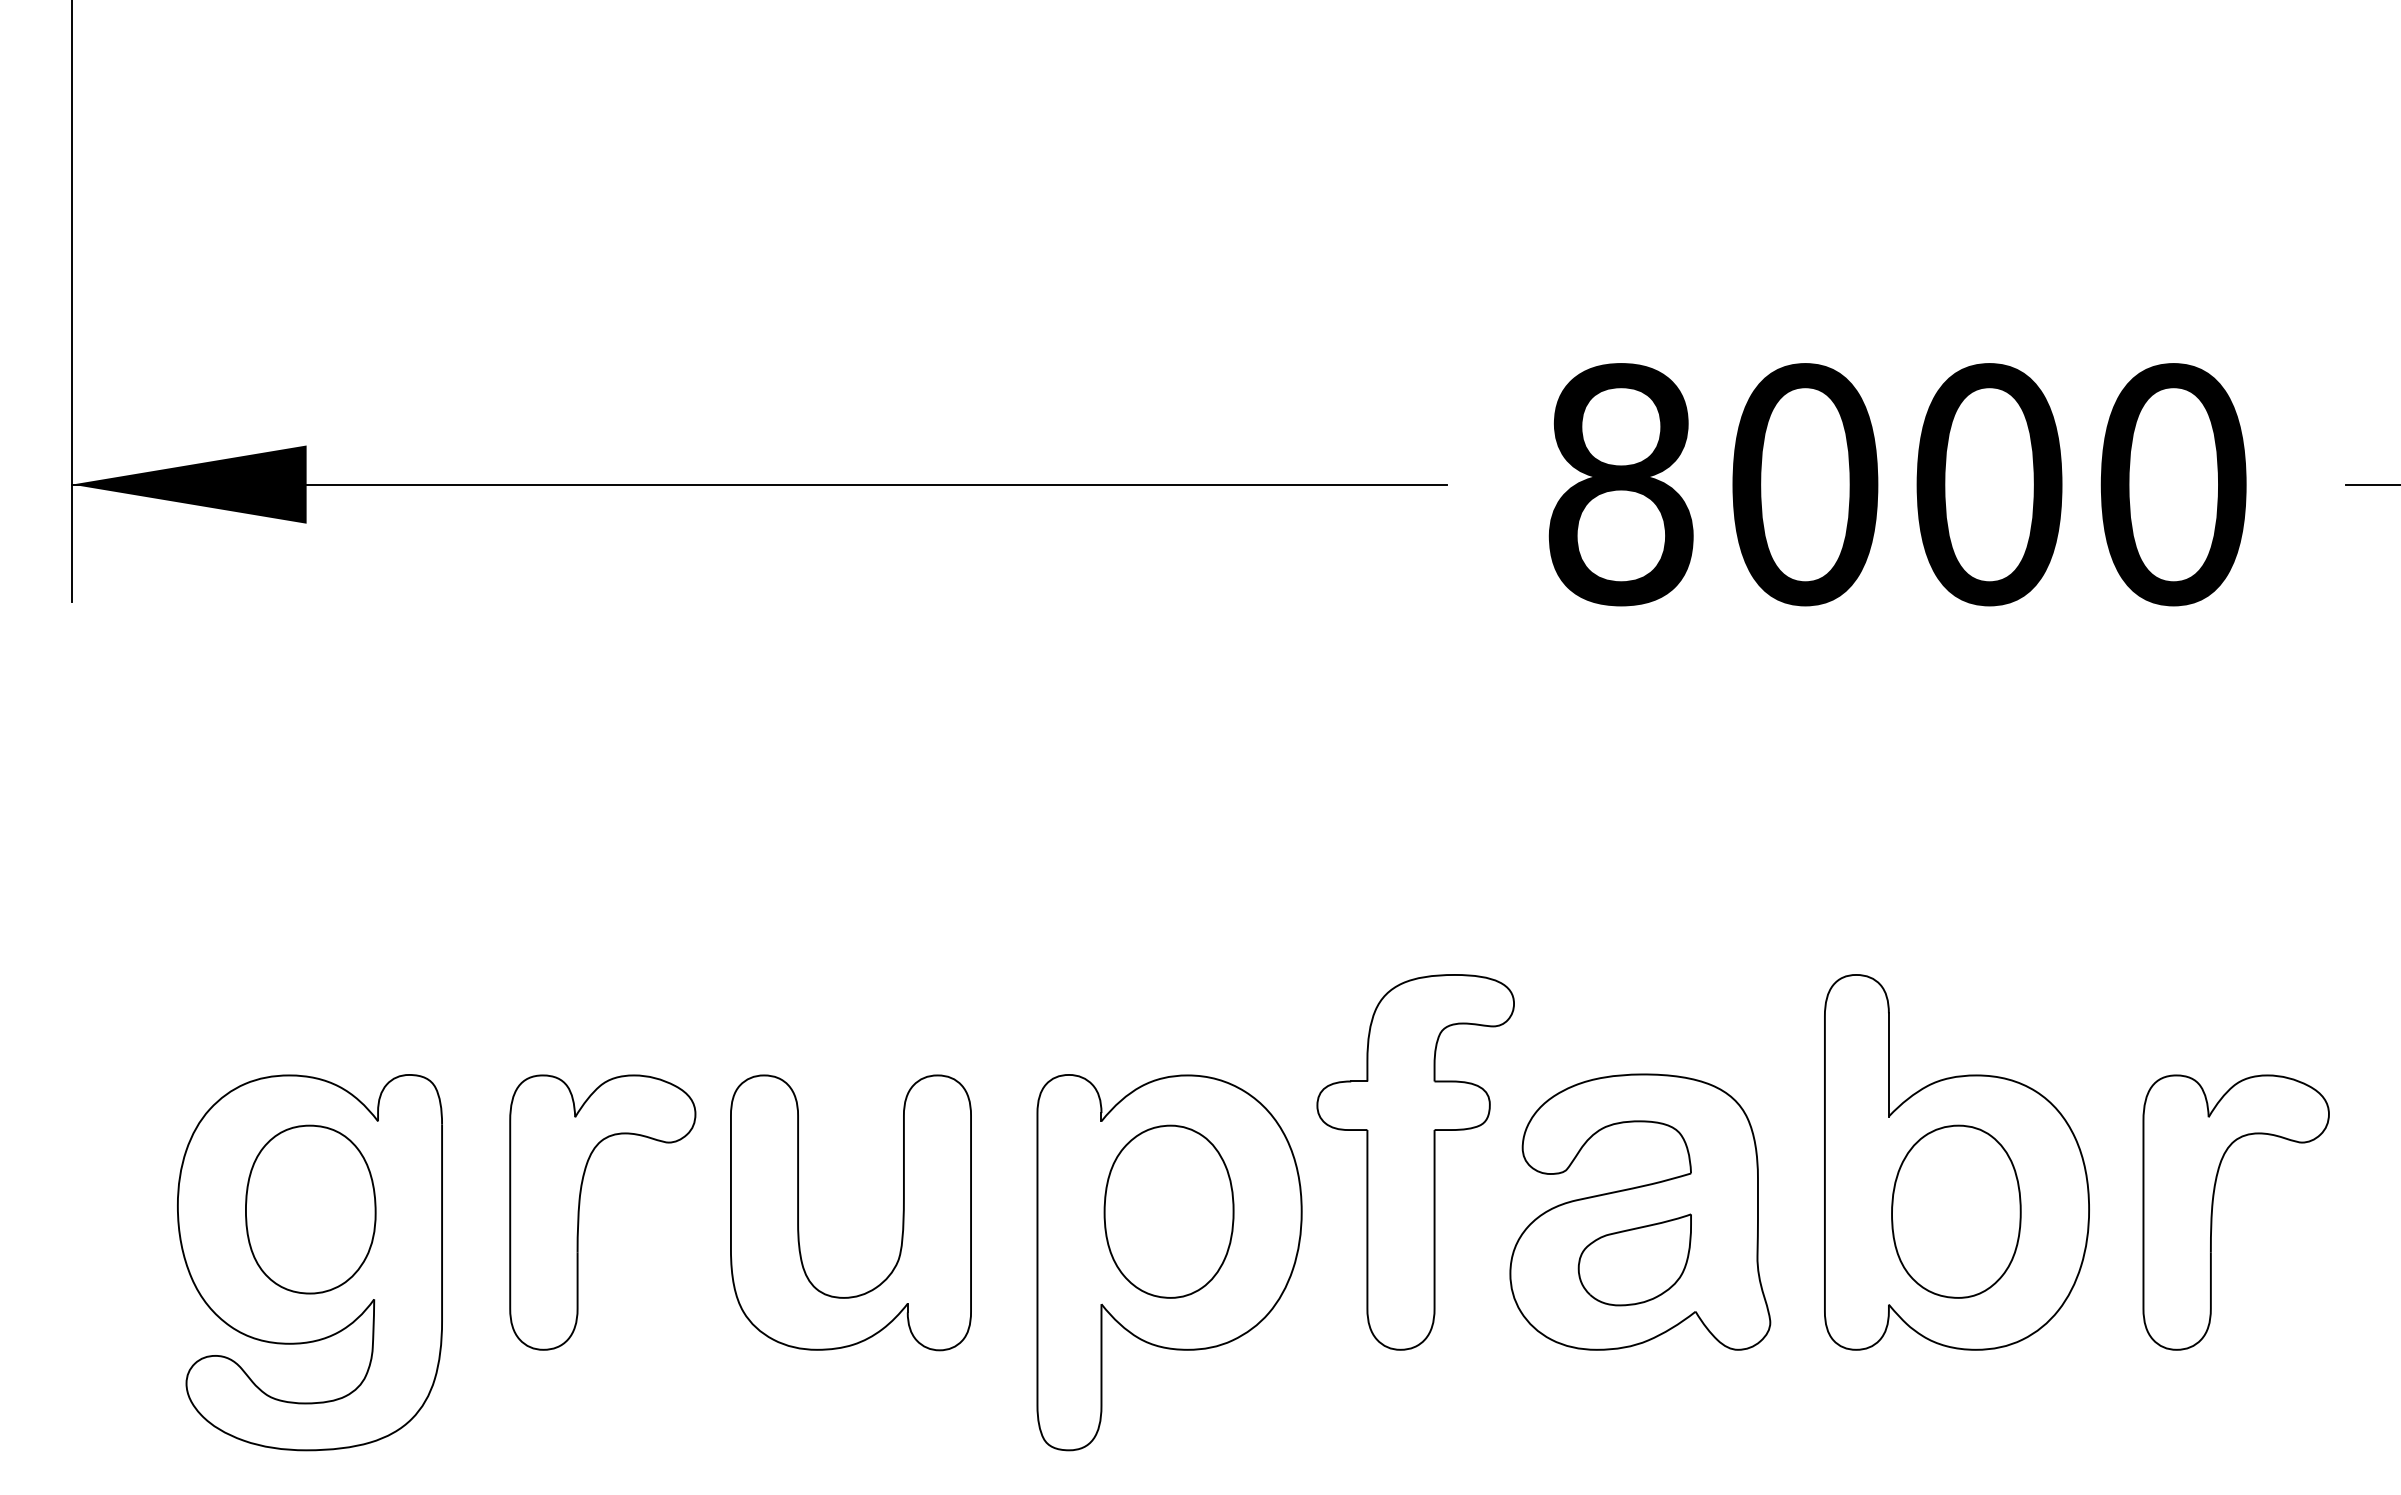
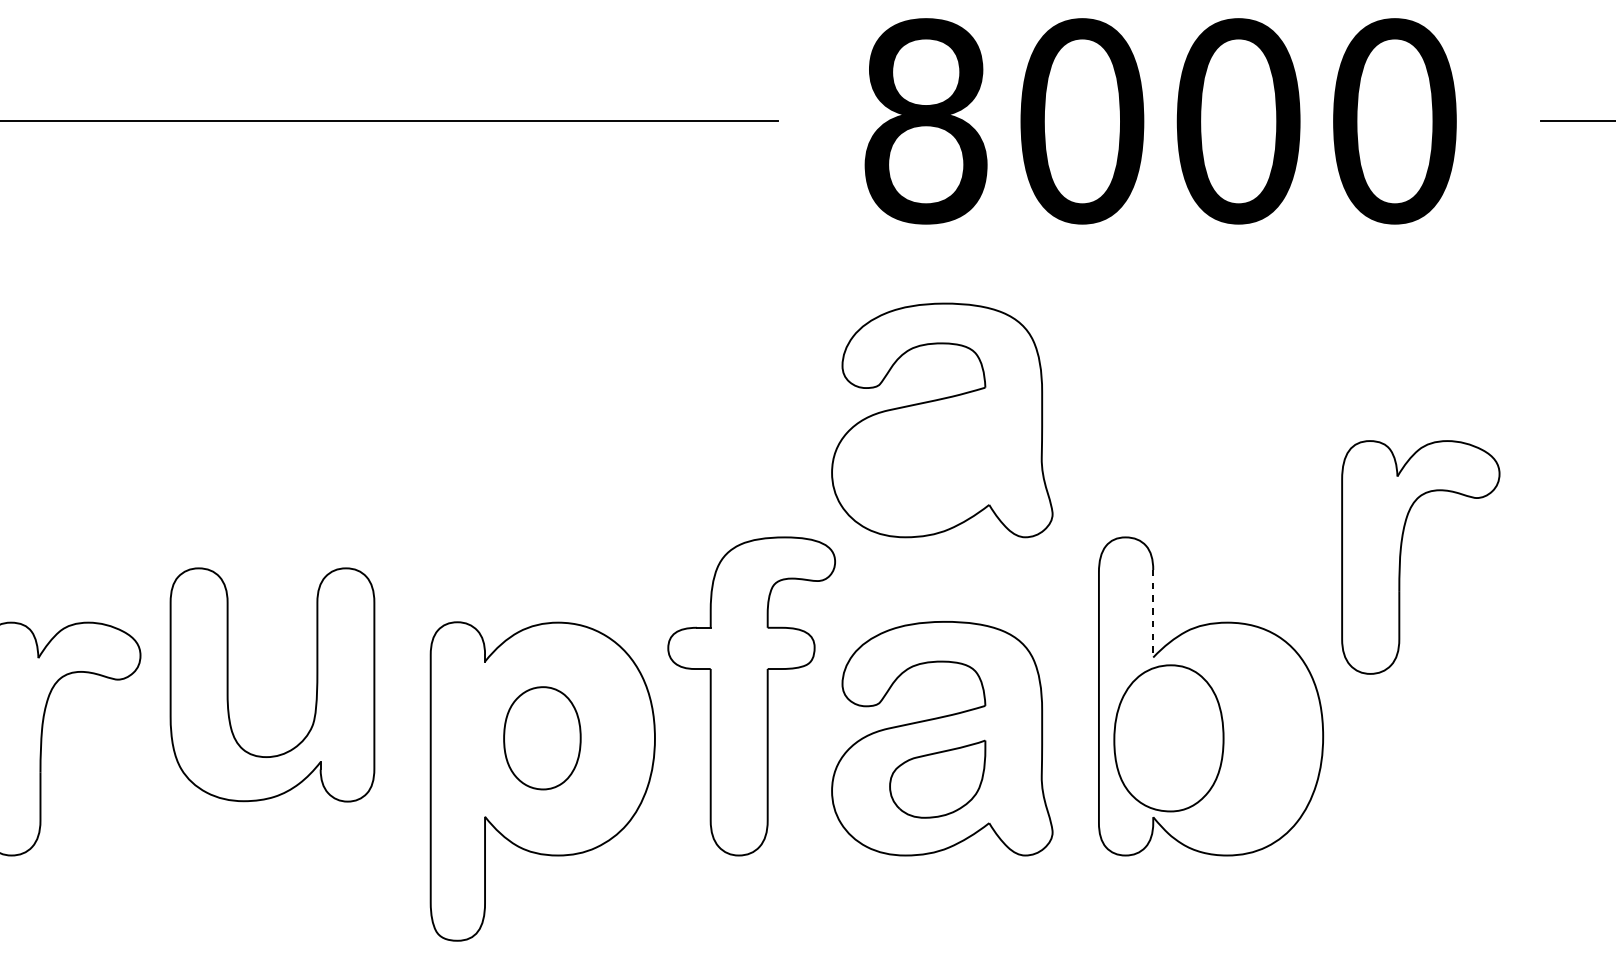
part: (1640, 836) -> (942, 419), added
line: (1888, 1064) -> (1152, 613), solid -> dashed
part: (2213, 1207) -> (1401, 553), moved
part: (1168, 1211) -> (541, 738), size x0.7
part: (1956, 1211) -> (1169, 738), moved
part: (798, 1212) -> (227, 684), moved

